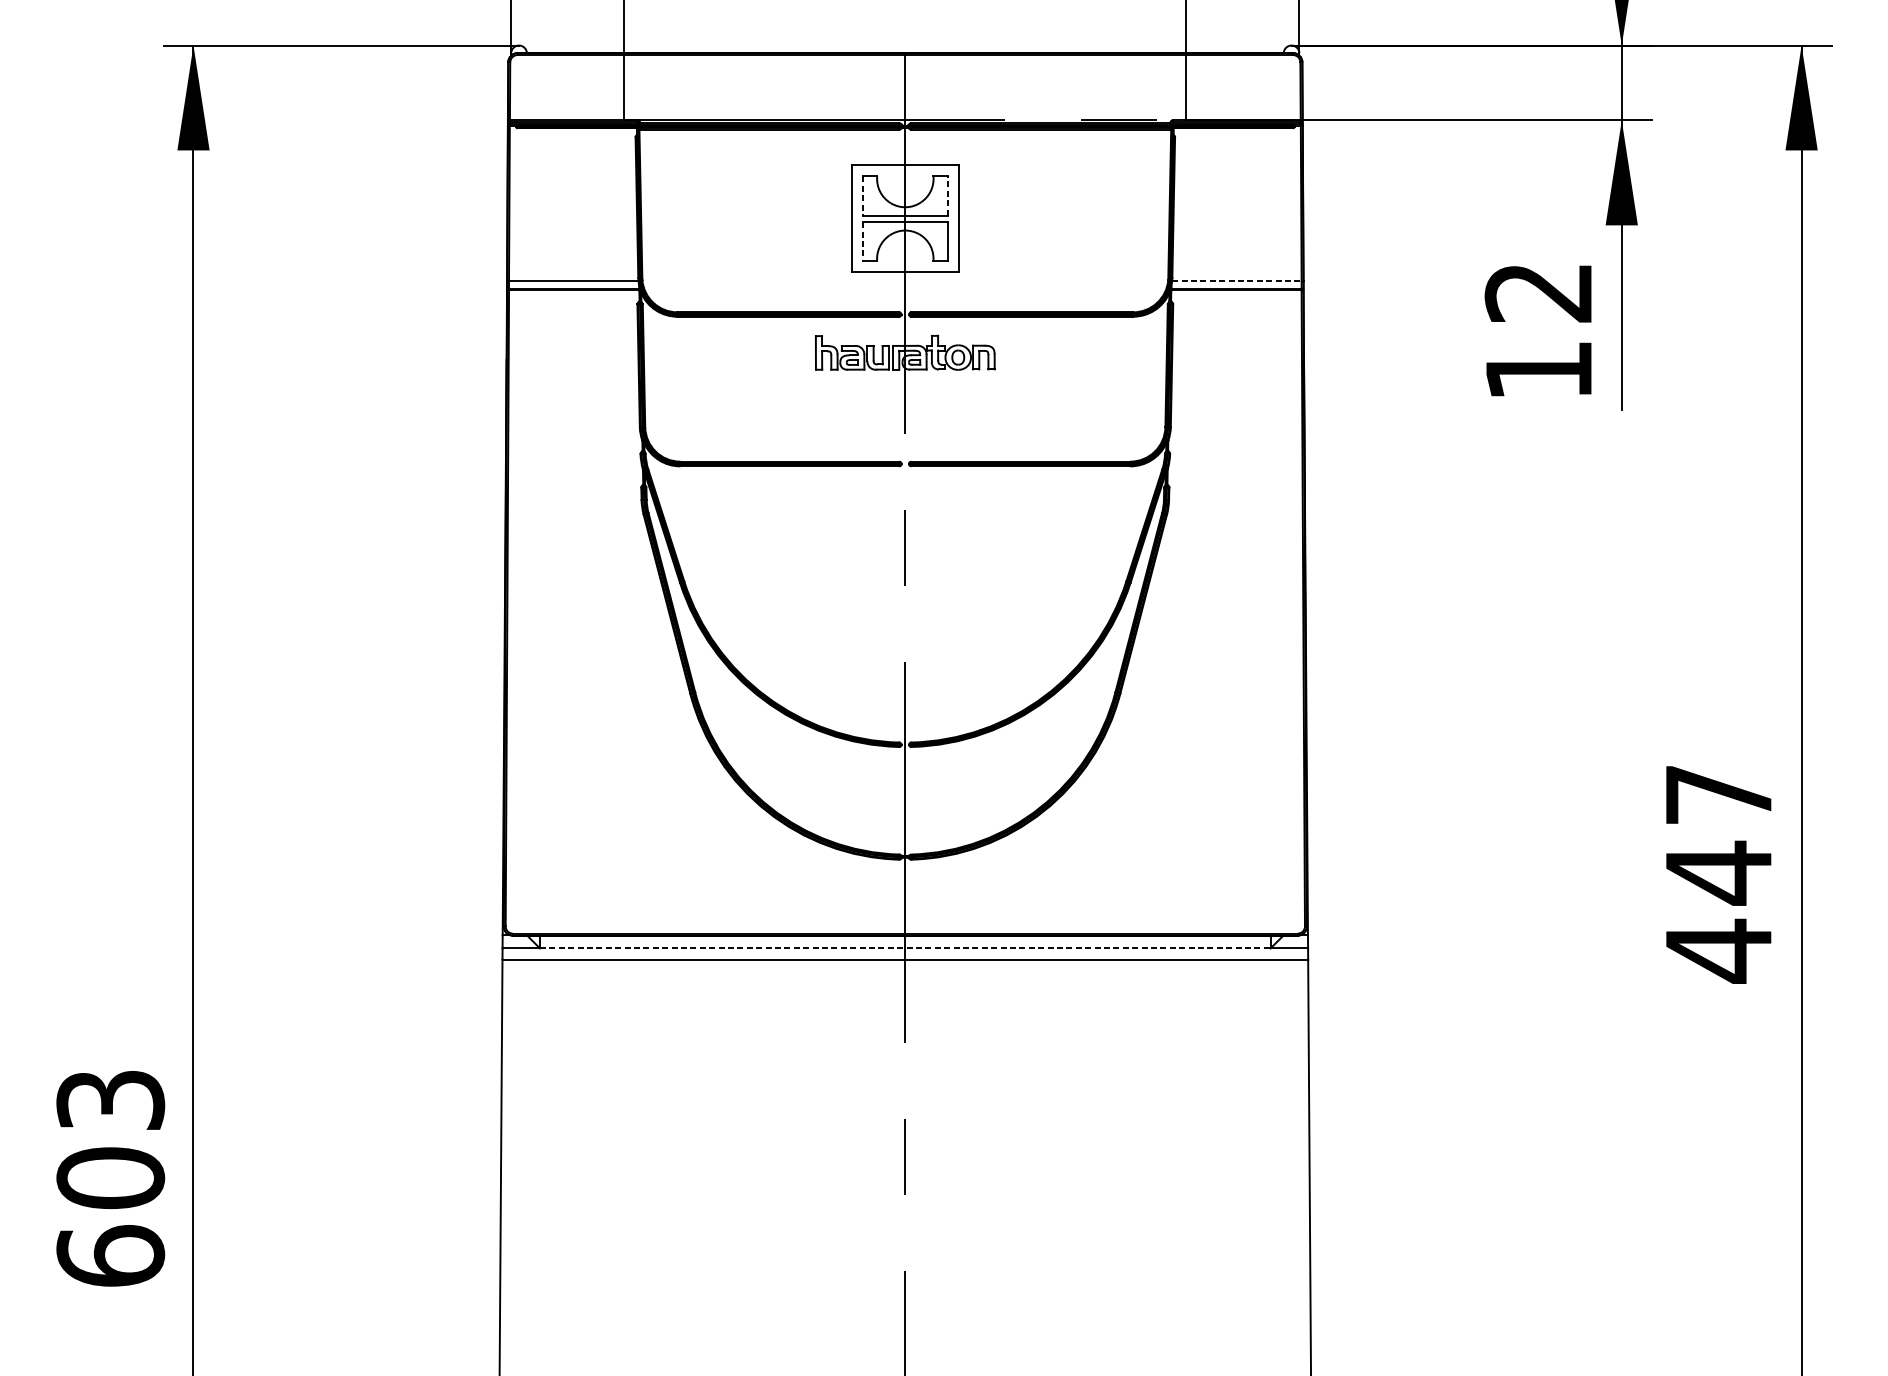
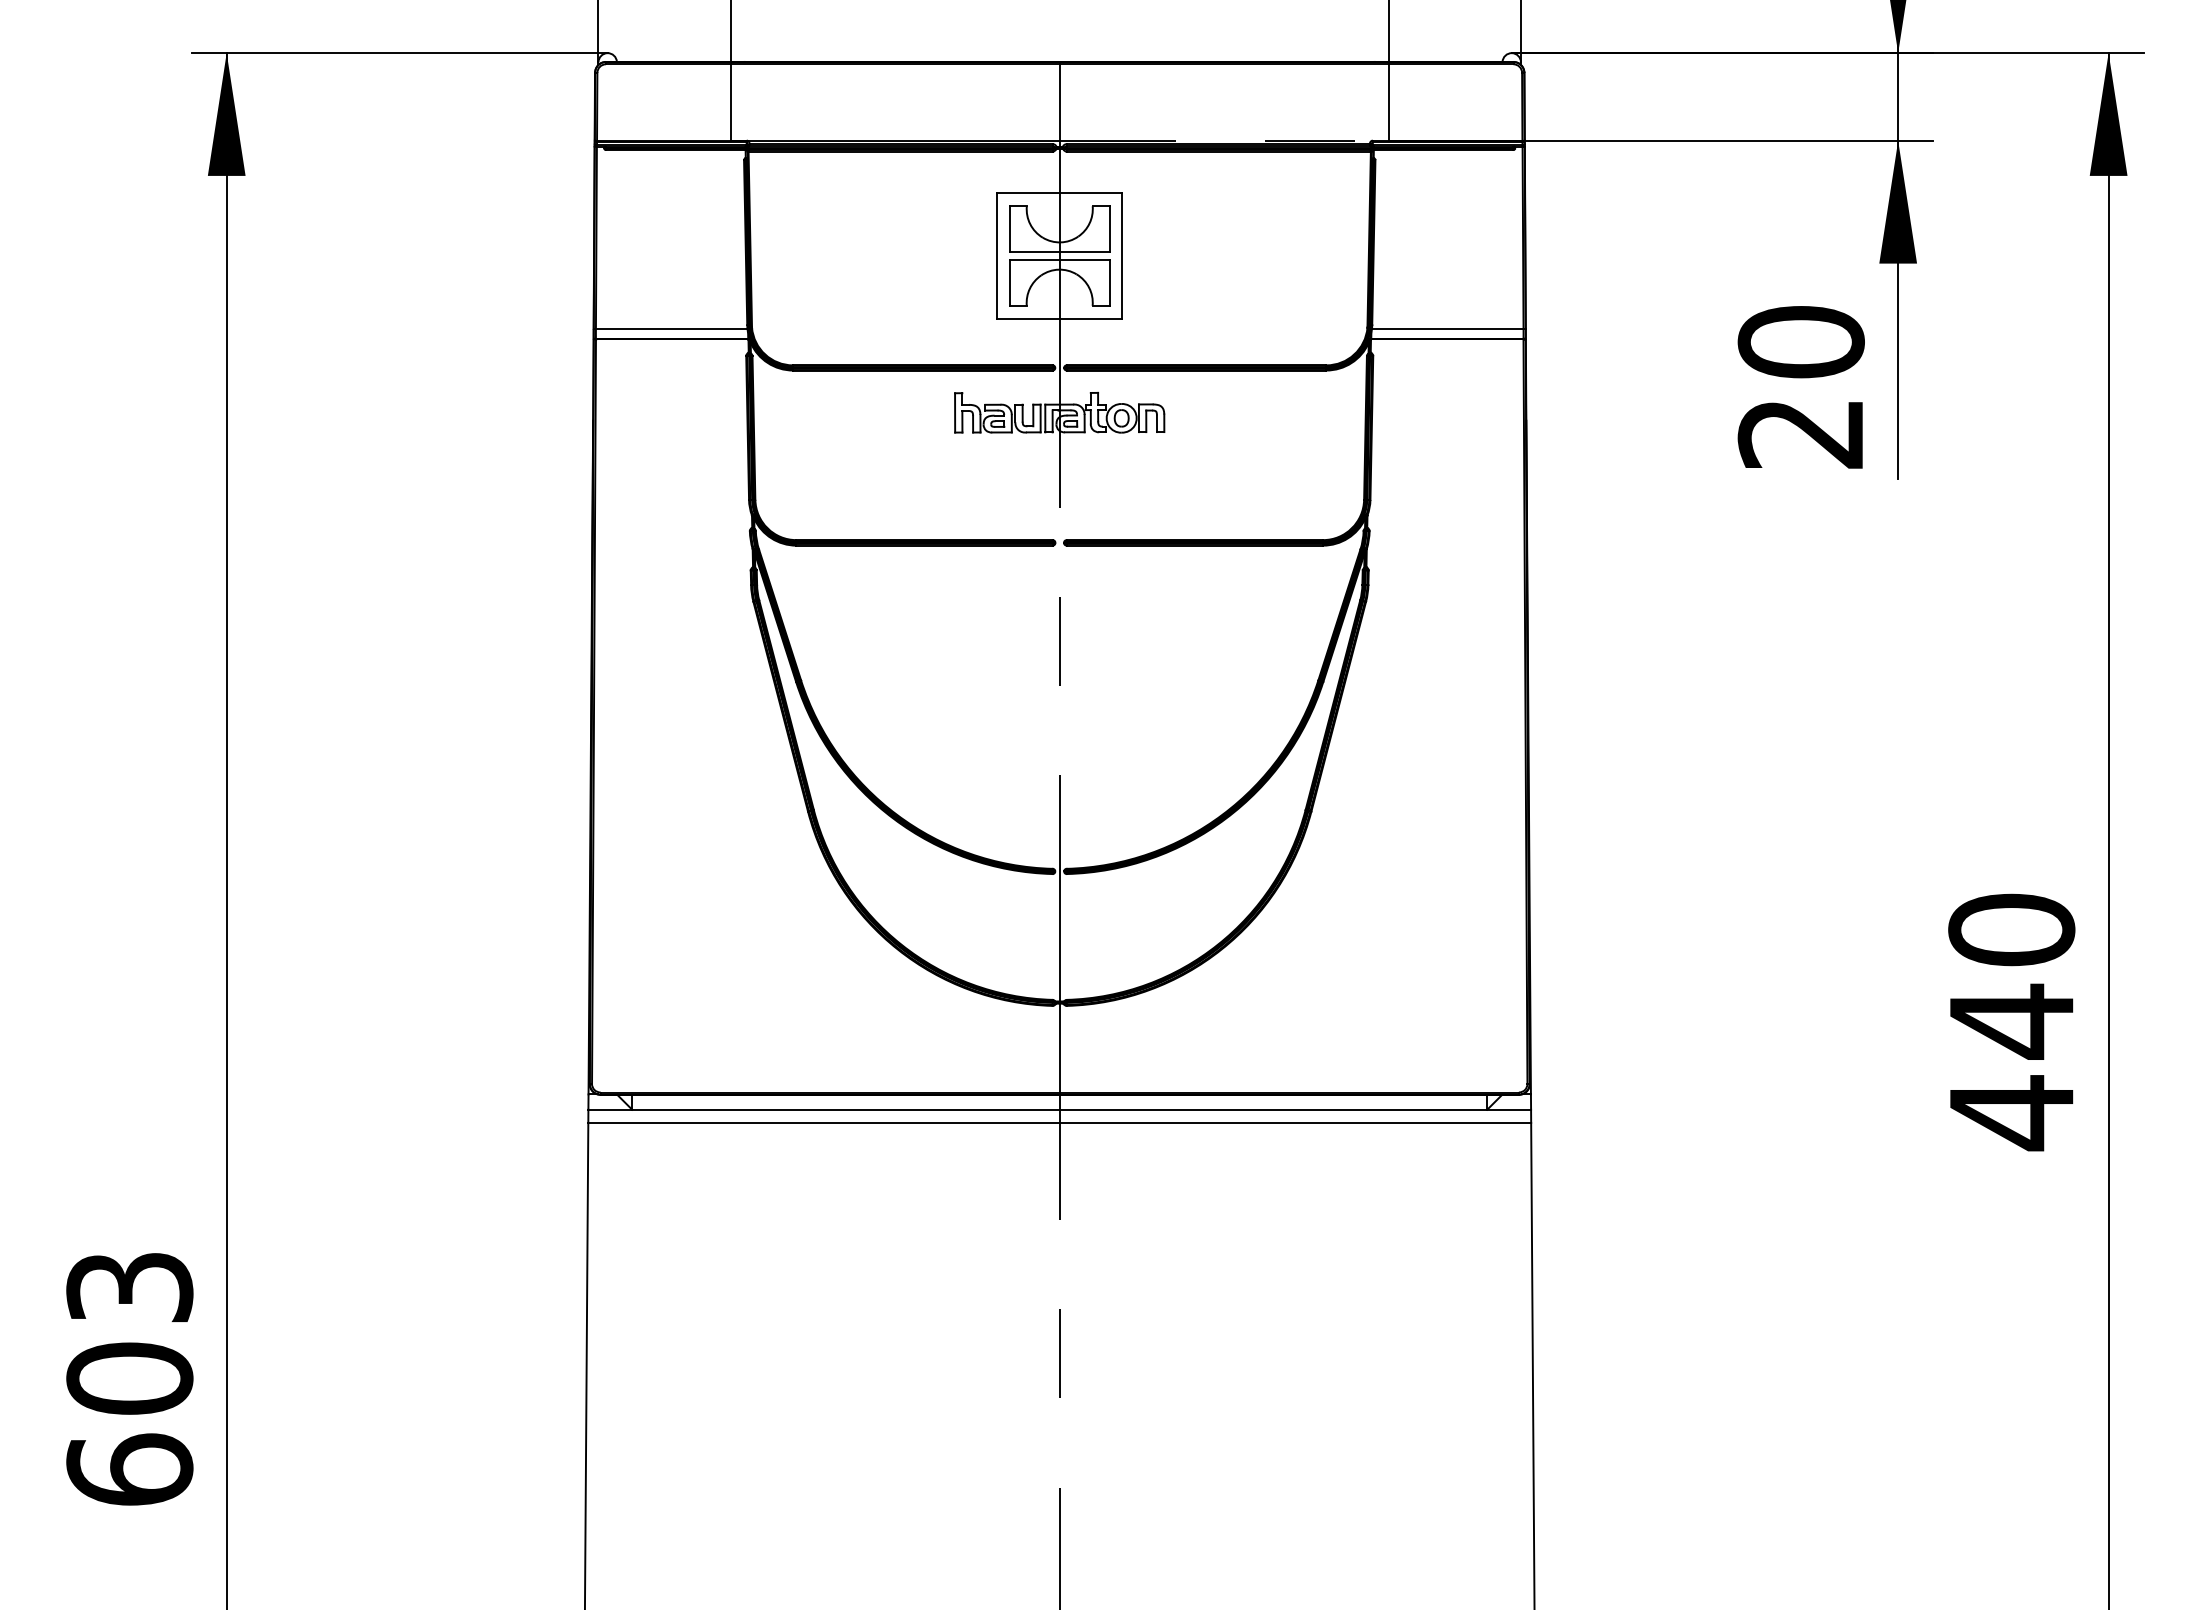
line: (862, 196) -> (1009, 229), dashed -> solid
line: (947, 196) -> (1109, 229), dashed -> solid
line: (862, 241) -> (1009, 282), dashed -> solid
line: (1236, 281) -> (1447, 329), dashed -> solid
text: (1538, 331) -> (1800, 387), 12 -> 20
text: (1718, 794) -> (2011, 929), 447 -> 440
line: (905, 948) -> (1060, 1109), dashed -> solid

